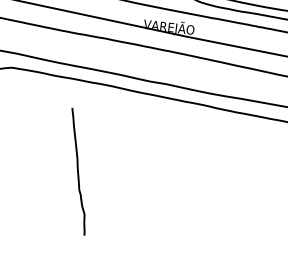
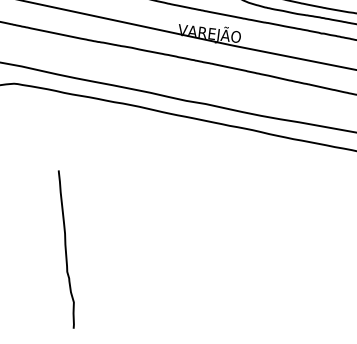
curve: (77, 171) -> (65, 249), moved

